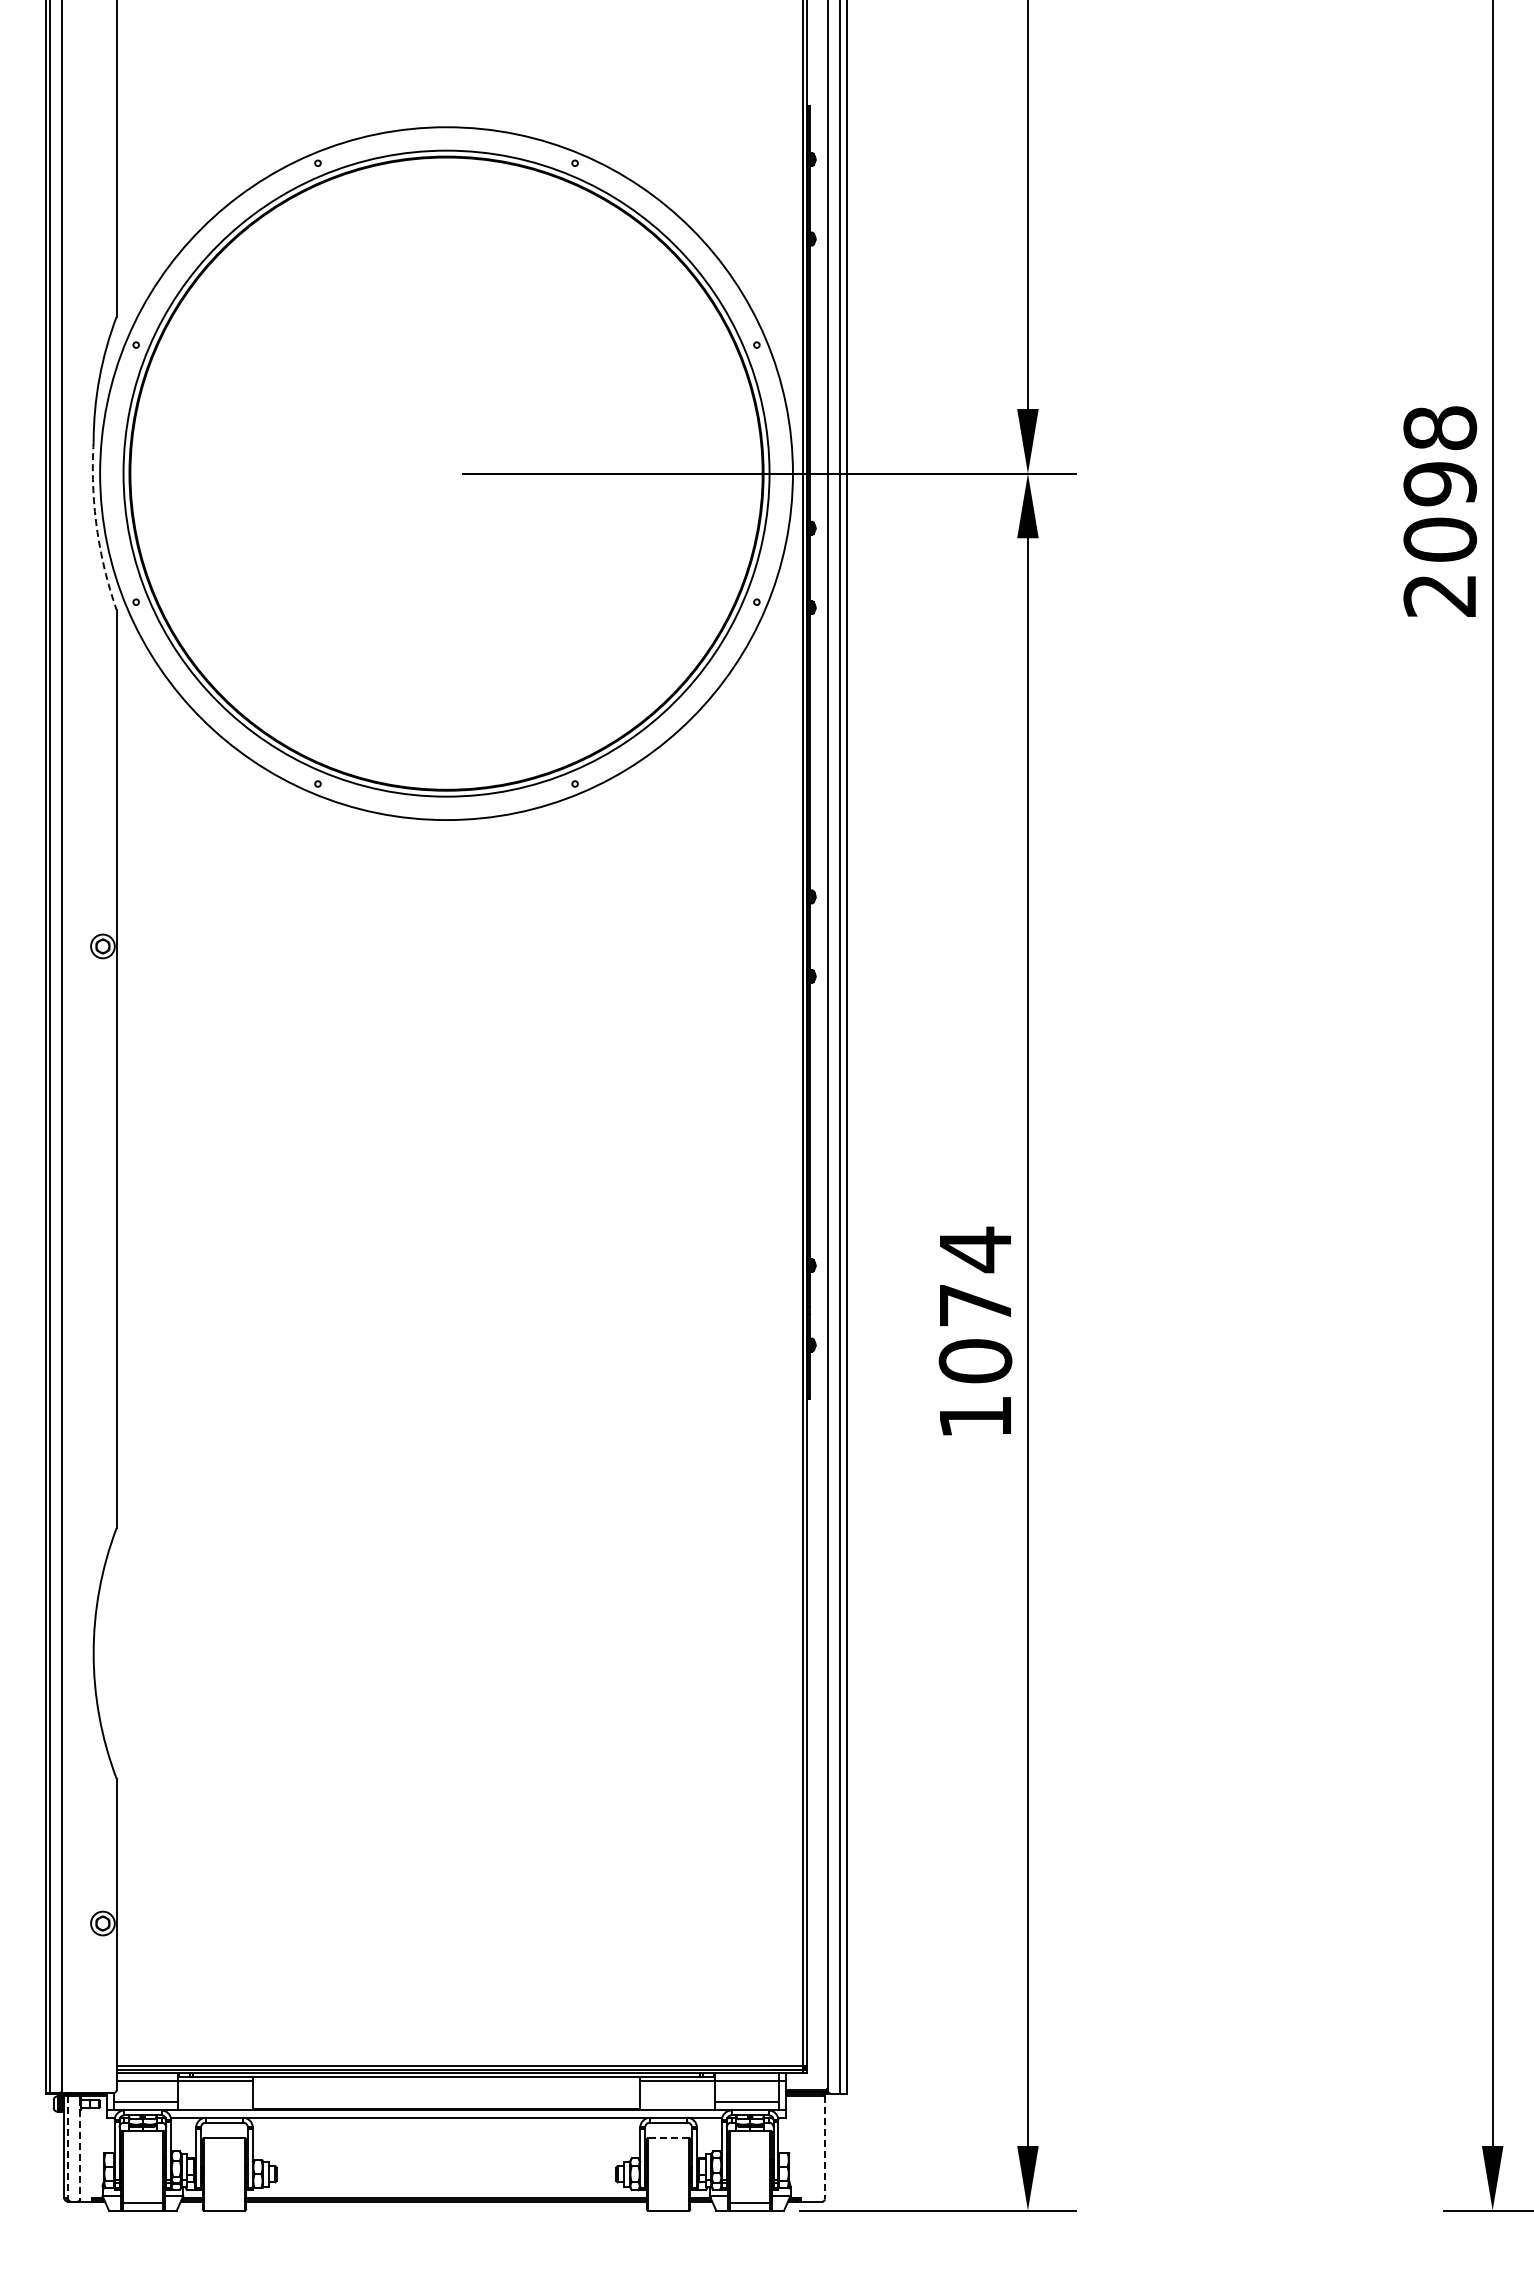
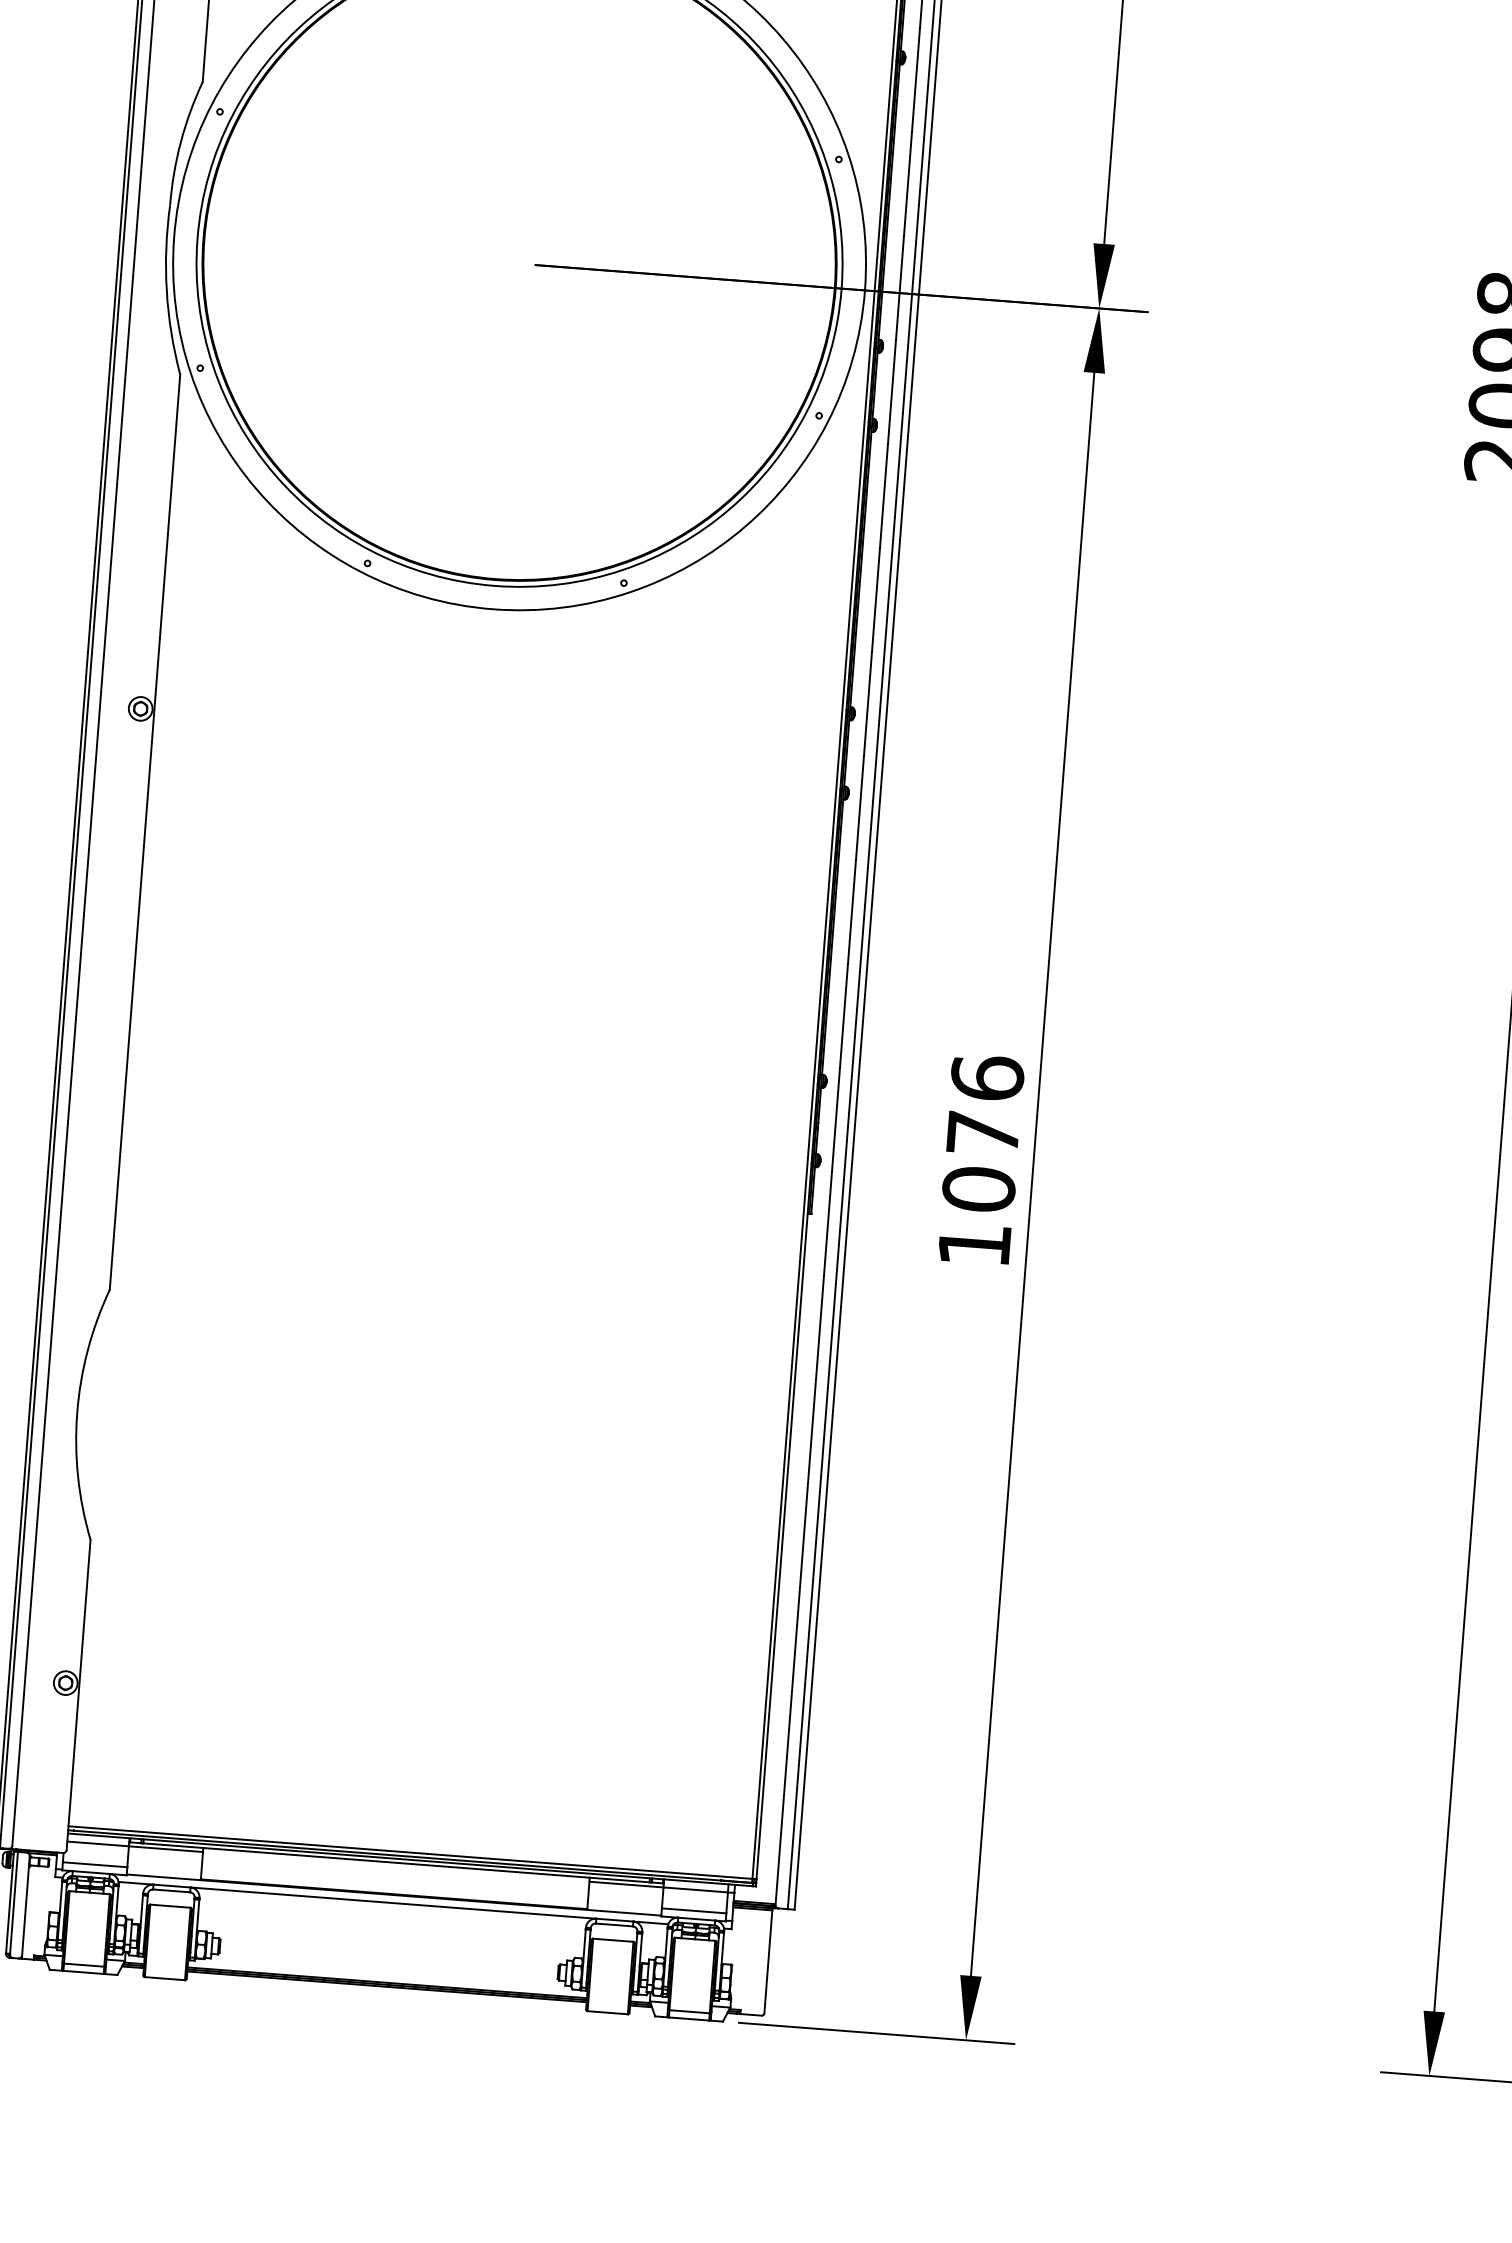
arc: (96, 527) -> (166, 290), dashed -> solid
text: (975, 1249) -> (987, 1077), 1074 -> 1076
line: (668, 2137) -> (613, 1939), dashed -> solid
line: (68, 2147) -> (14, 1903), dashed -> solid
line: (824, 2147) -> (768, 1961), dashed -> solid
line: (80, 2148) -> (26, 1905), dashed -> solid

